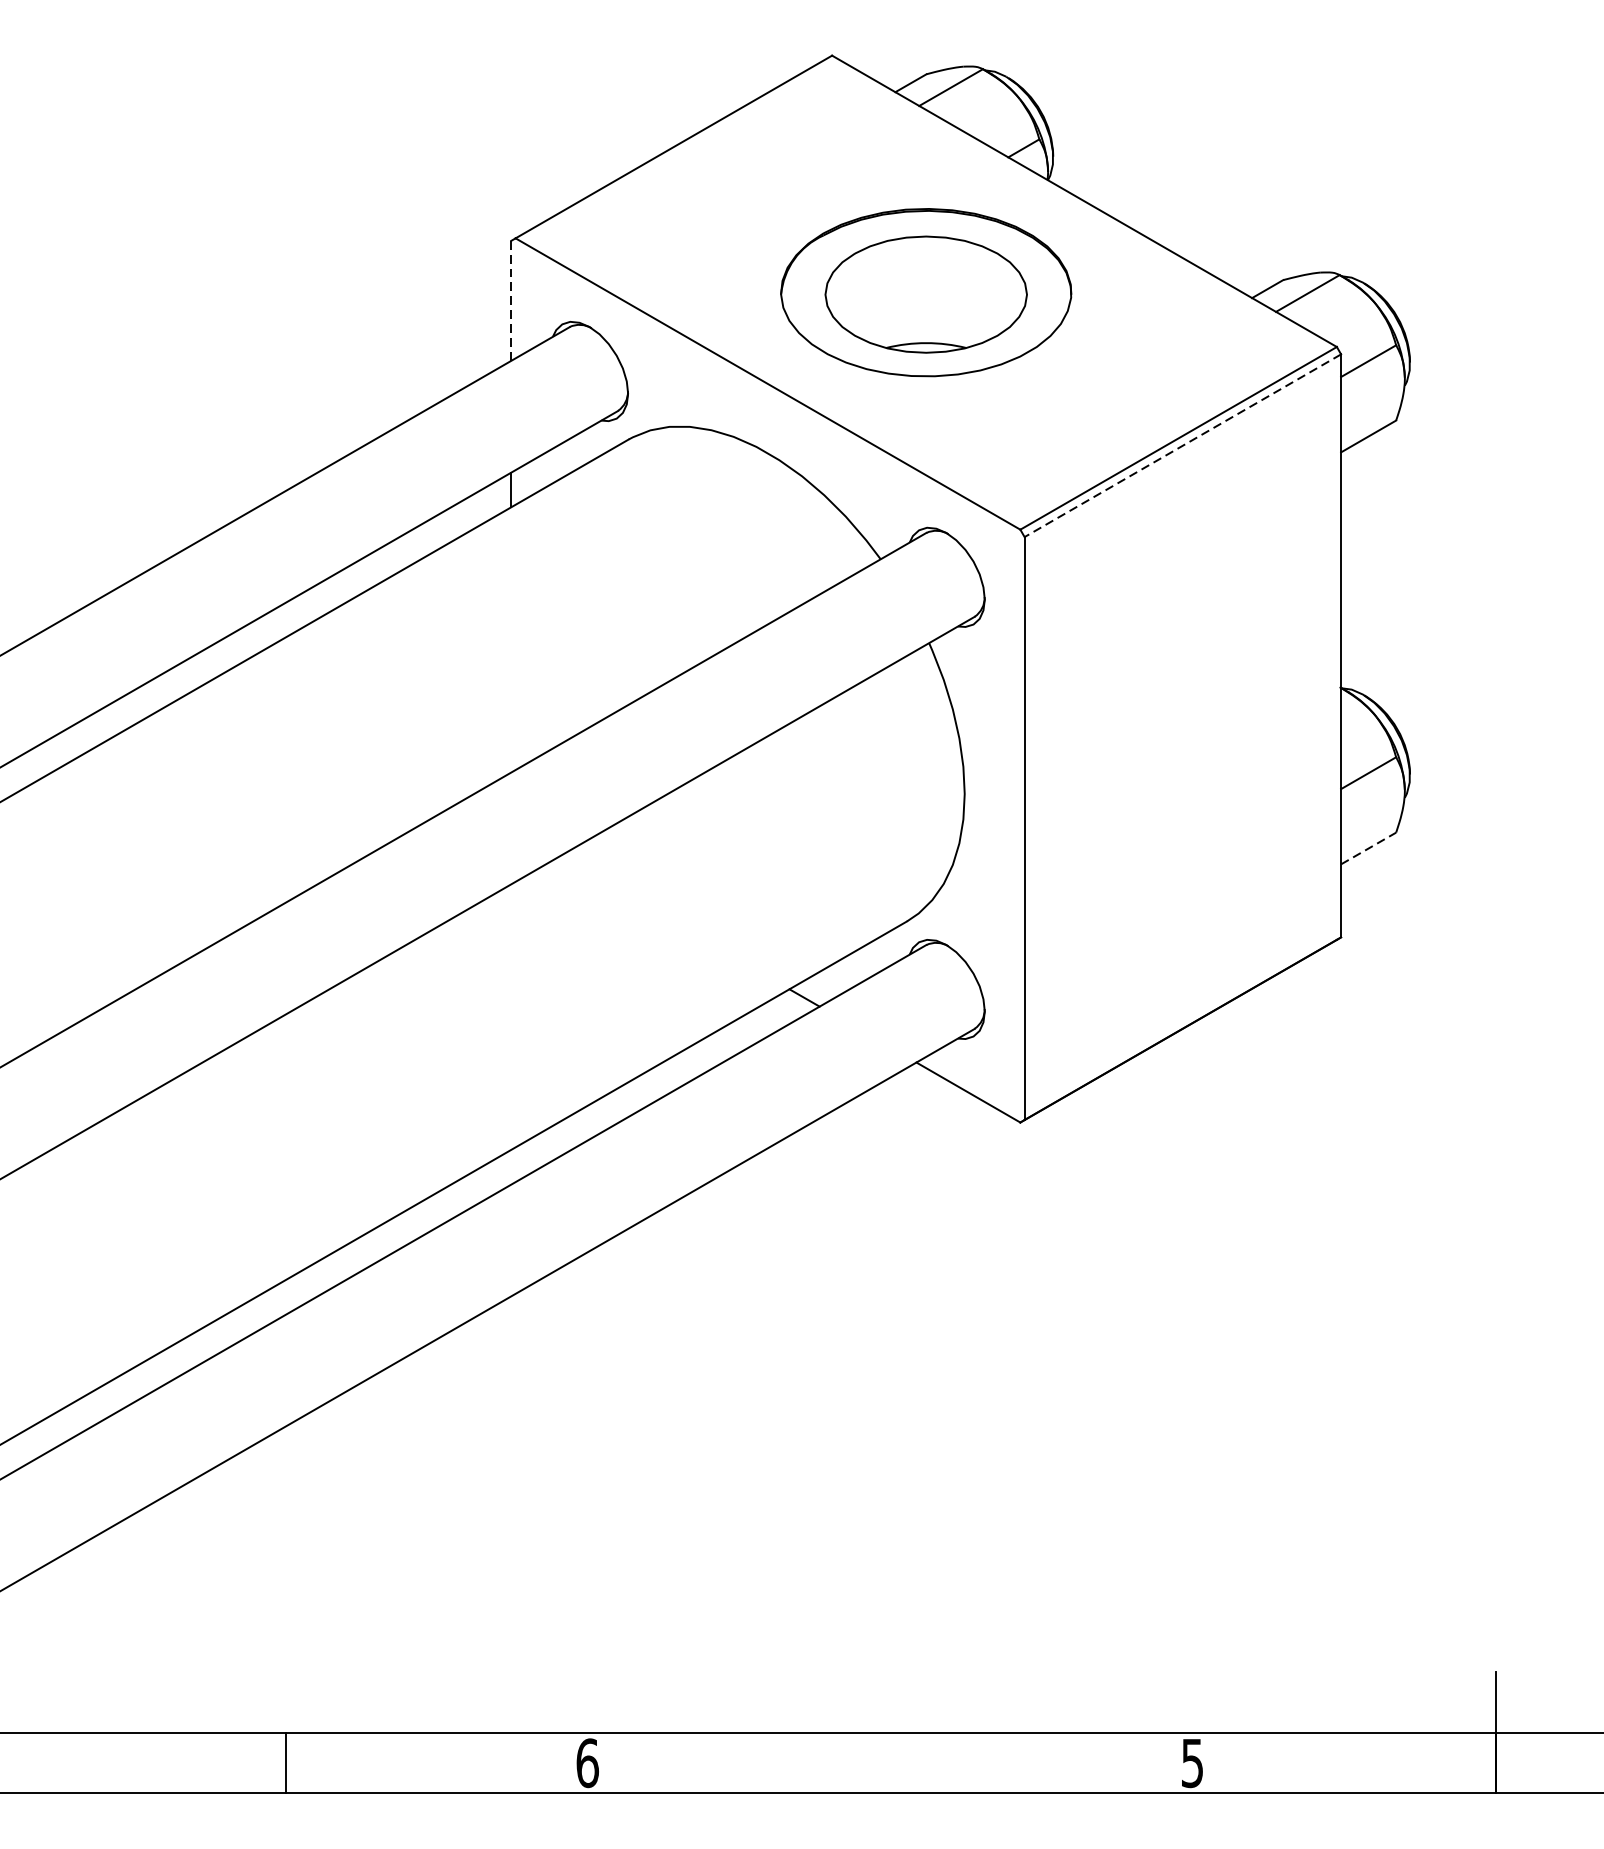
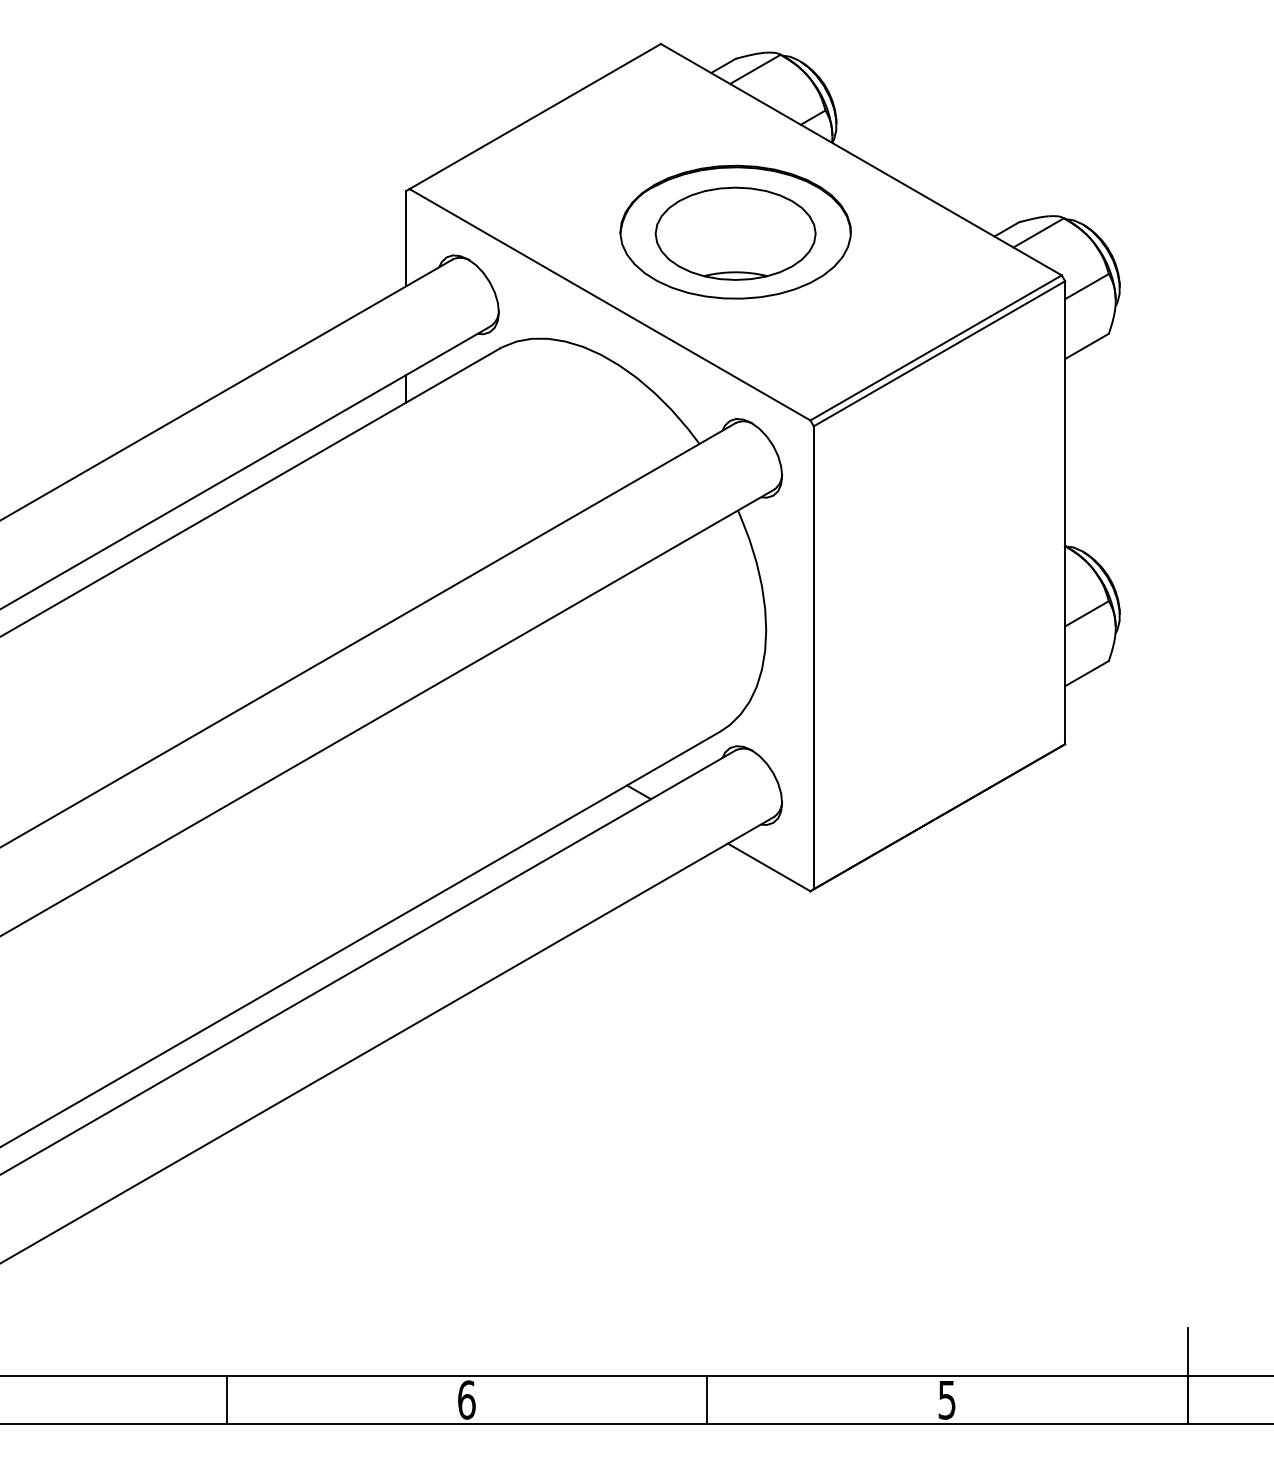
line: (511, 300) -> (406, 238), dashed -> solid
line: (1182, 446) -> (939, 354), dashed -> solid
line: (1369, 848) -> (1087, 673), dashed -> solid
line: (890, 1762) -> (707, 1399), added

